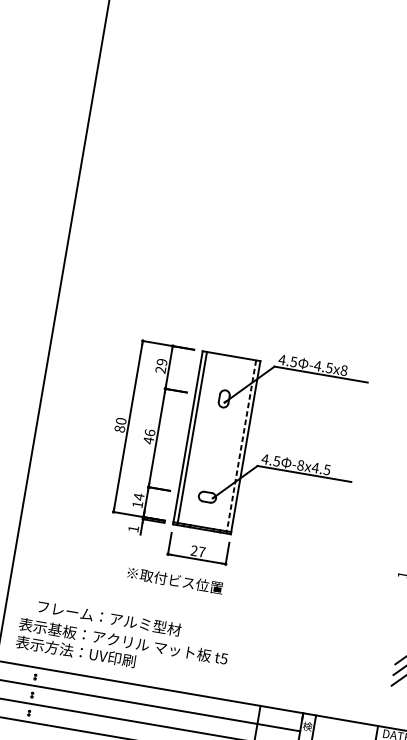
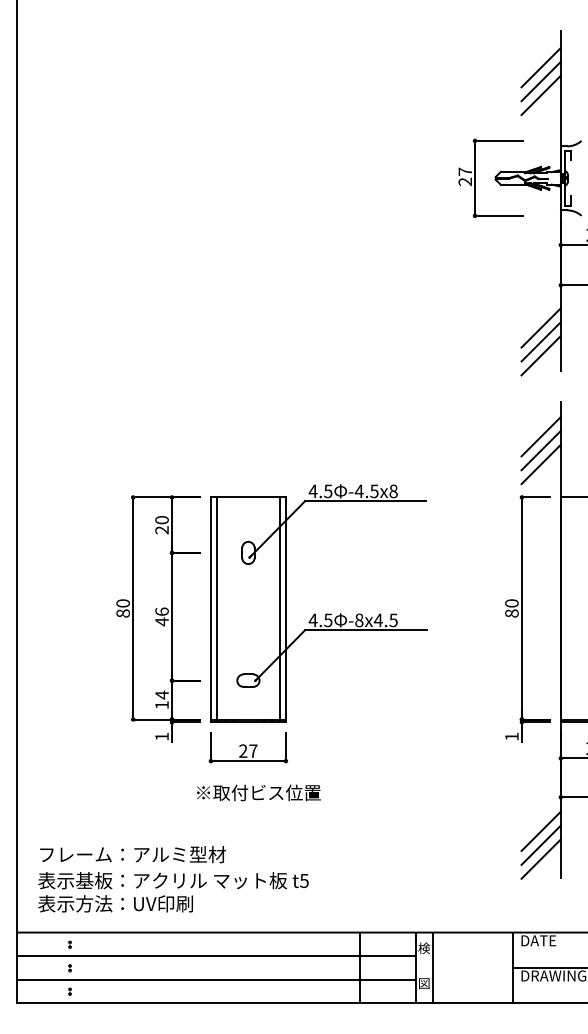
text: (161, 362) -> (161, 520), 29 -> 20
line: (241, 447) -> (280, 610), dashed -> solid
text: (175, 580) -> (258, 792), moved
text: (109, 618) -> (132, 854), moved

